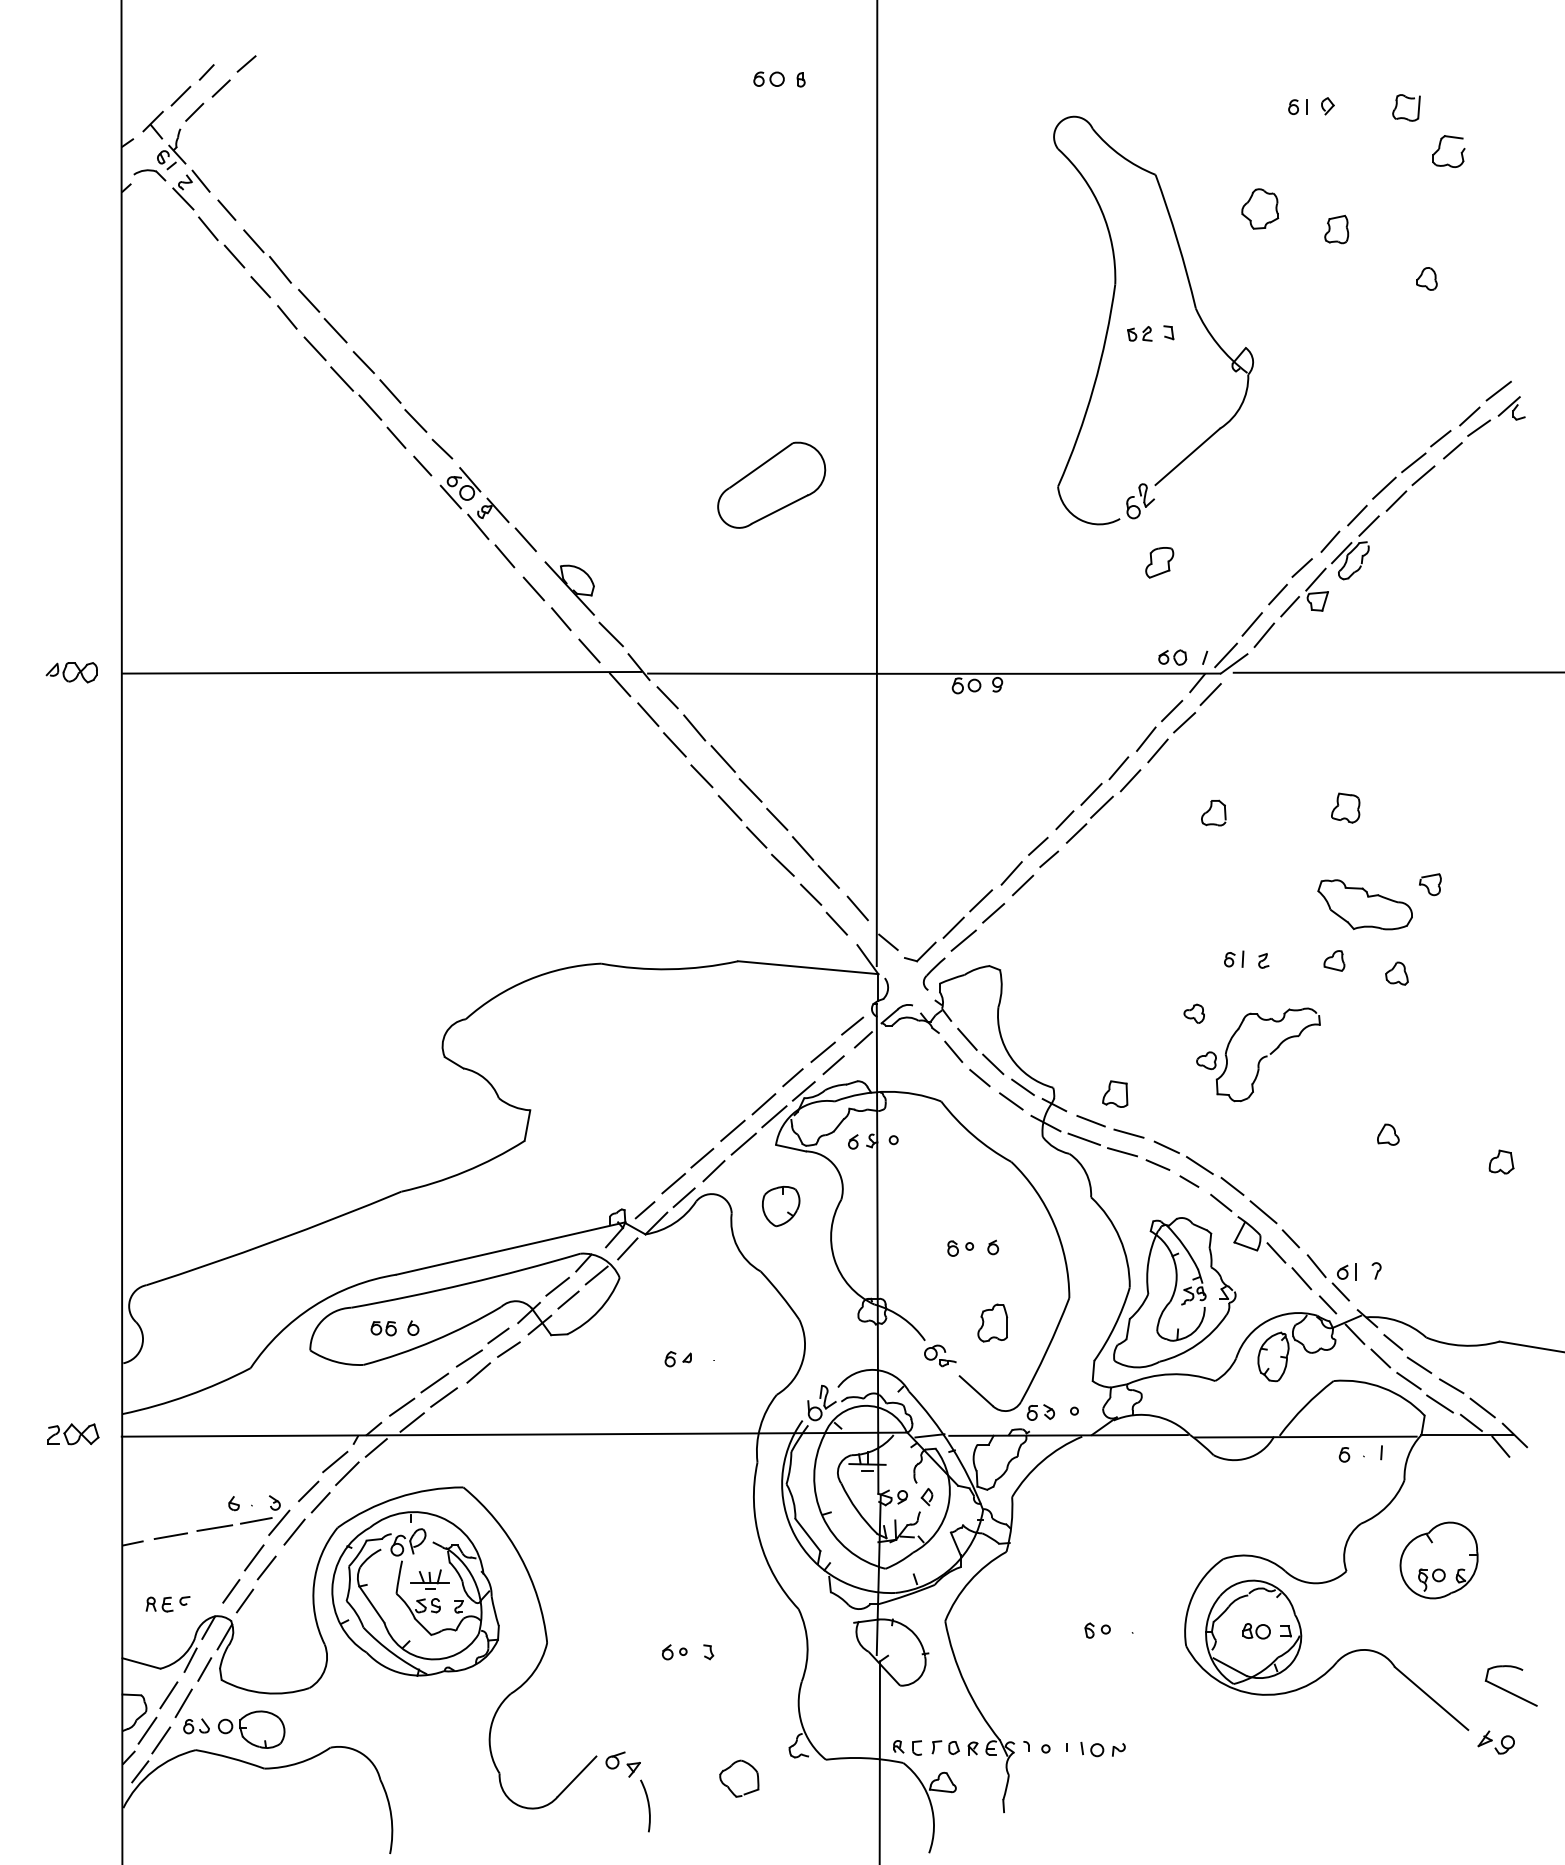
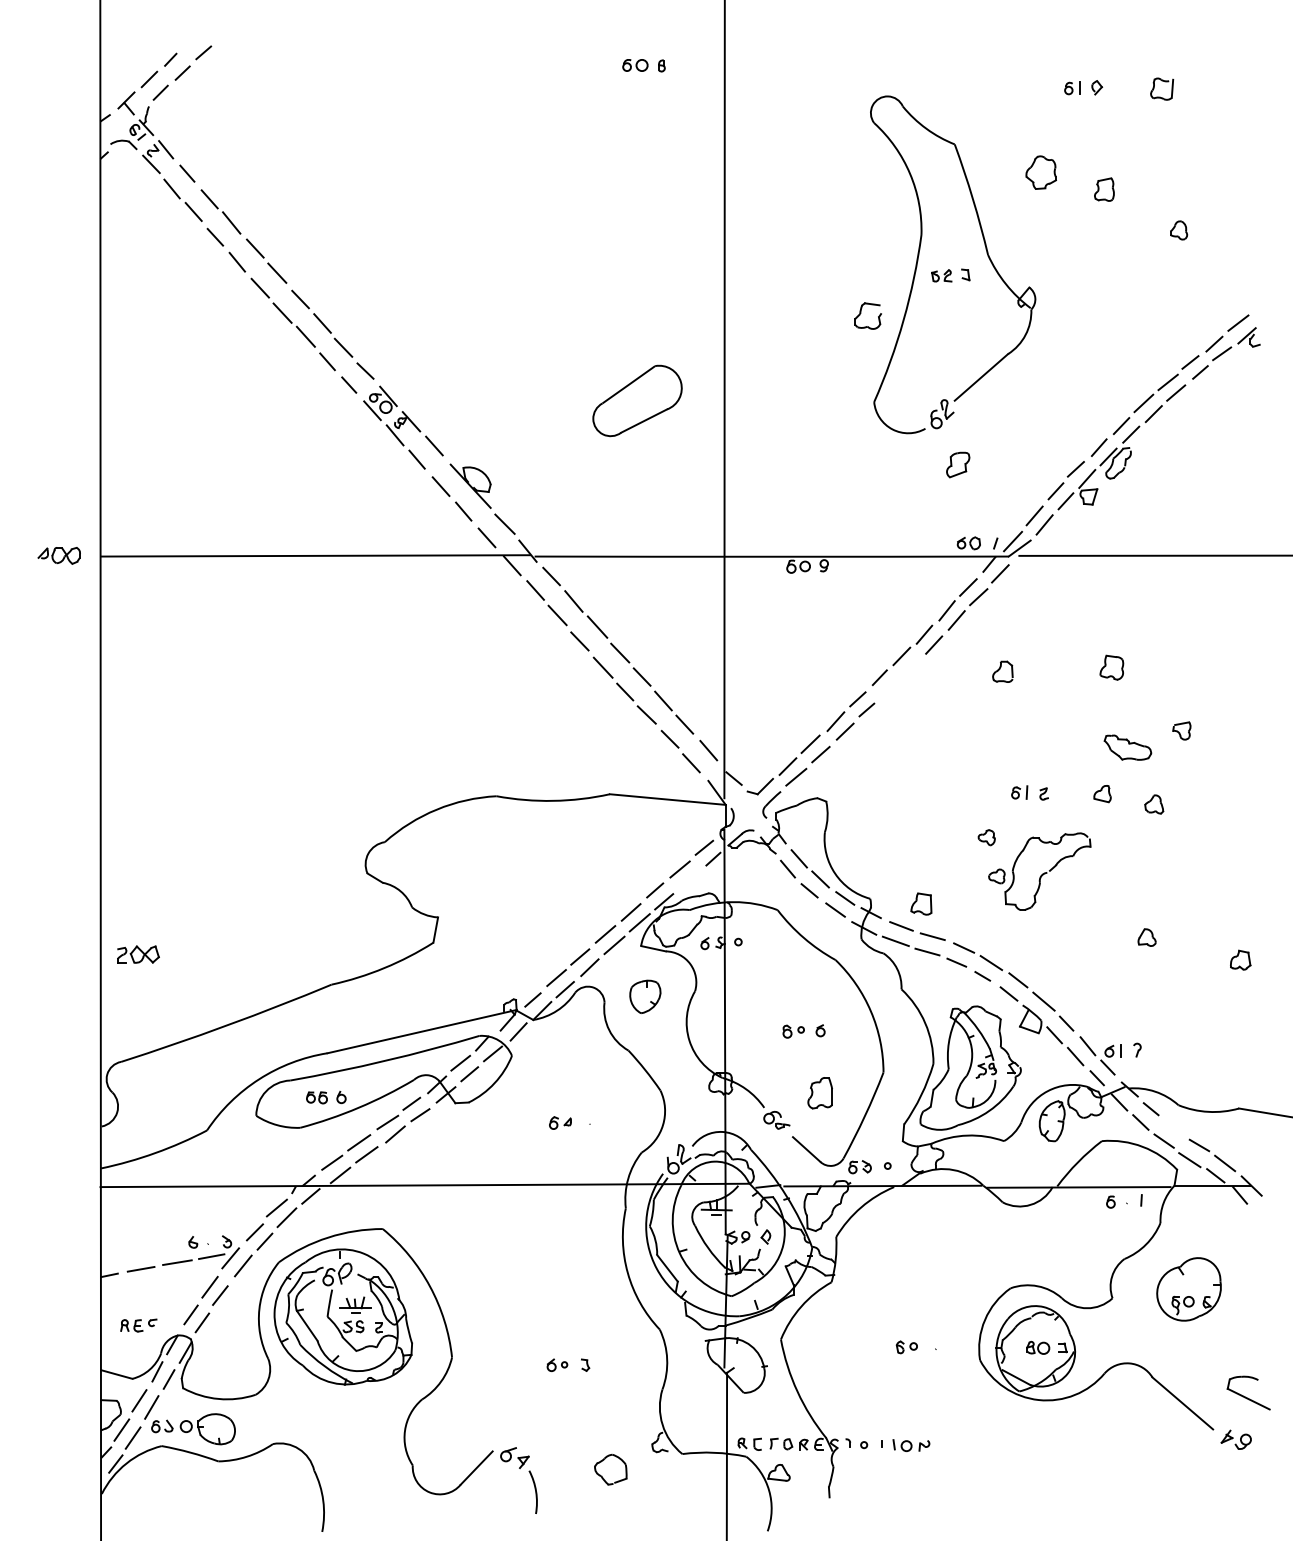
part: (1440, 148) -> (861, 313), moved
part: (1089, 819) -> (900, 677), removed
part: (1364, 904) -> (1127, 747), size x0.6
line: (833, 1065) -> (688, 880), removed
line: (1419, 1365) -> (1172, 1128), removed
part: (73, 1434) -> (138, 954), moved

